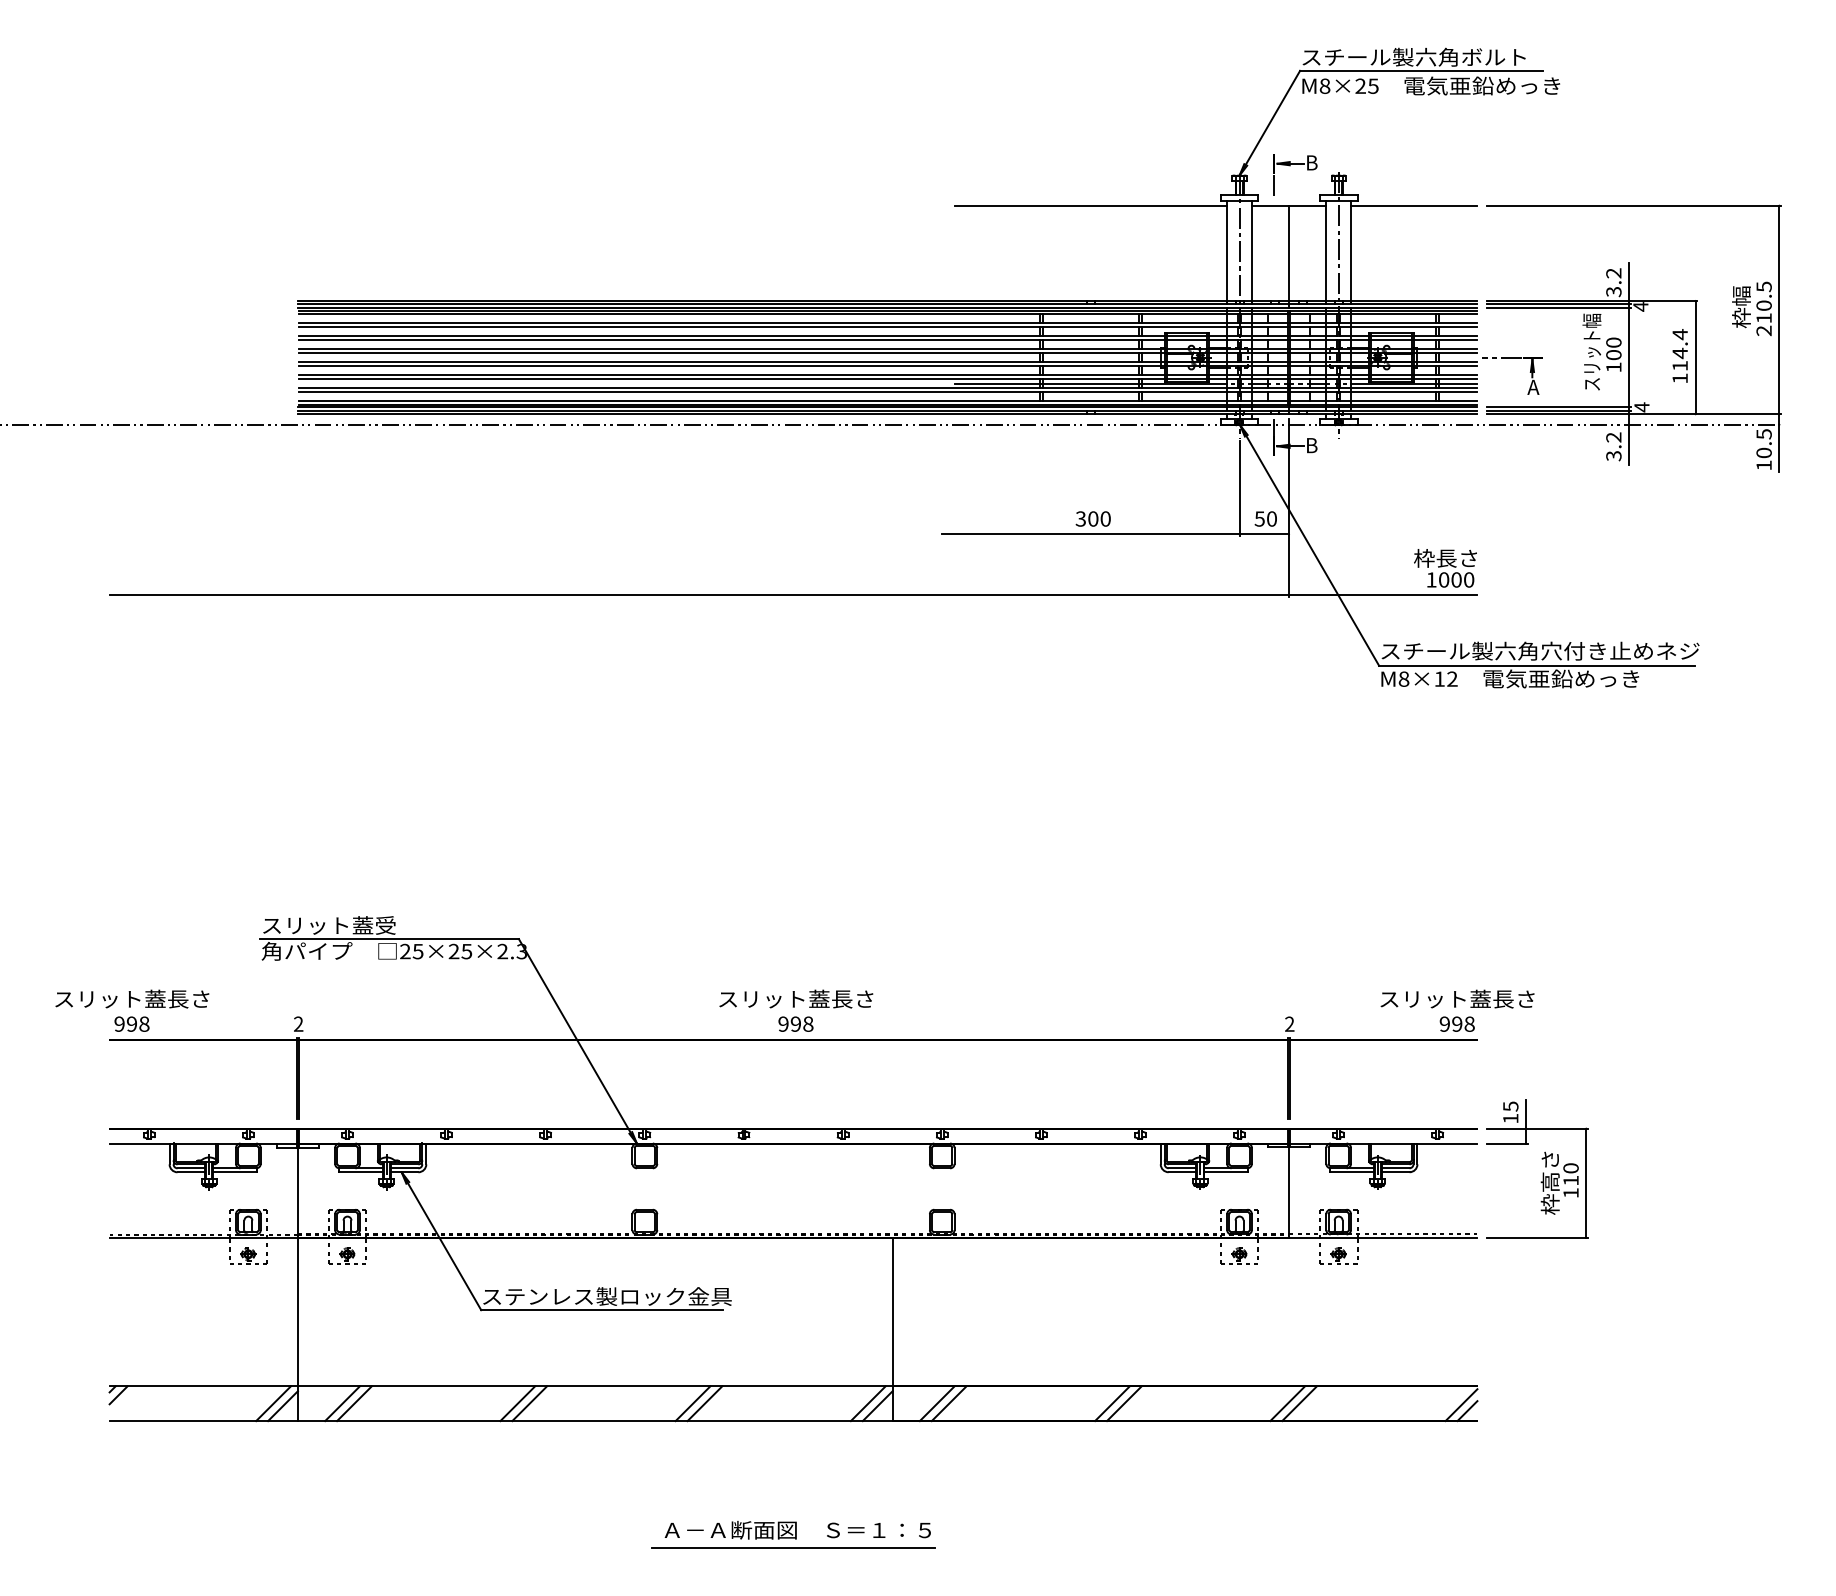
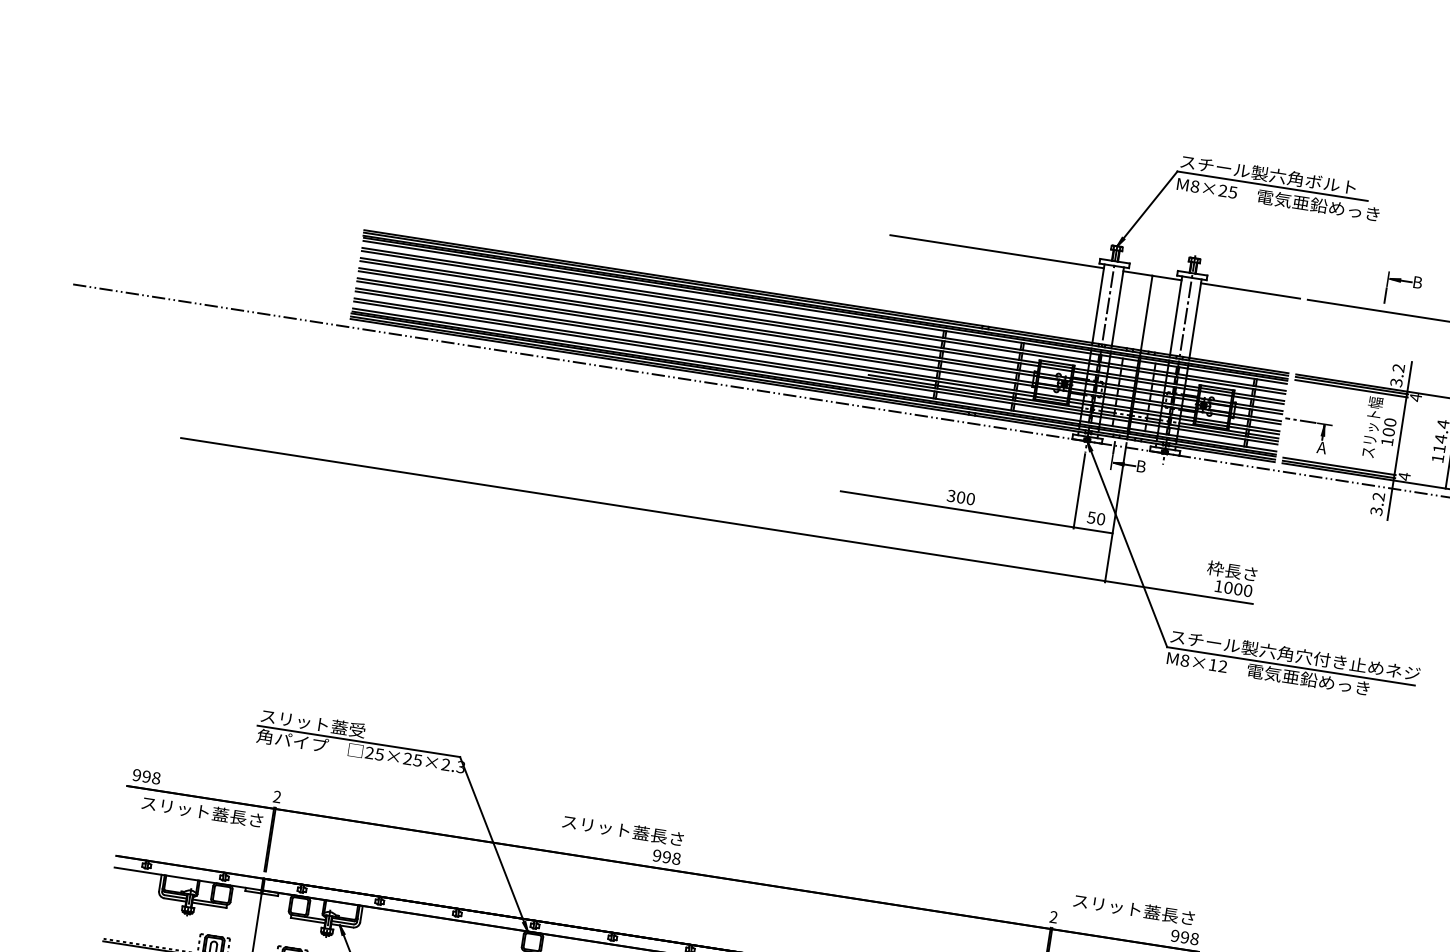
part: (1290, 166) -> (1400, 282), moved
text: (132, 998) -> (202, 811), moved
text: (796, 998) -> (623, 829), moved
text: (1457, 998) -> (1134, 909), moved

